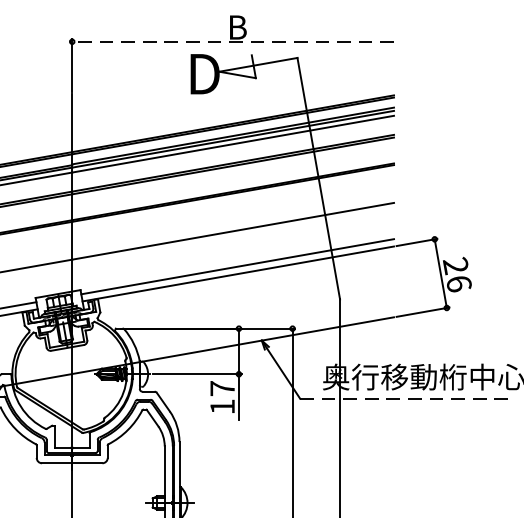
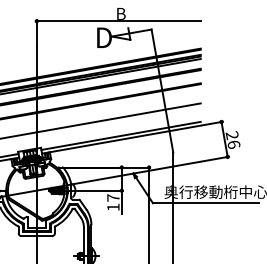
line: (232, 42) -> (118, 21), dashed -> solid
line: (403, 399) -> (205, 203), dashed -> solid

